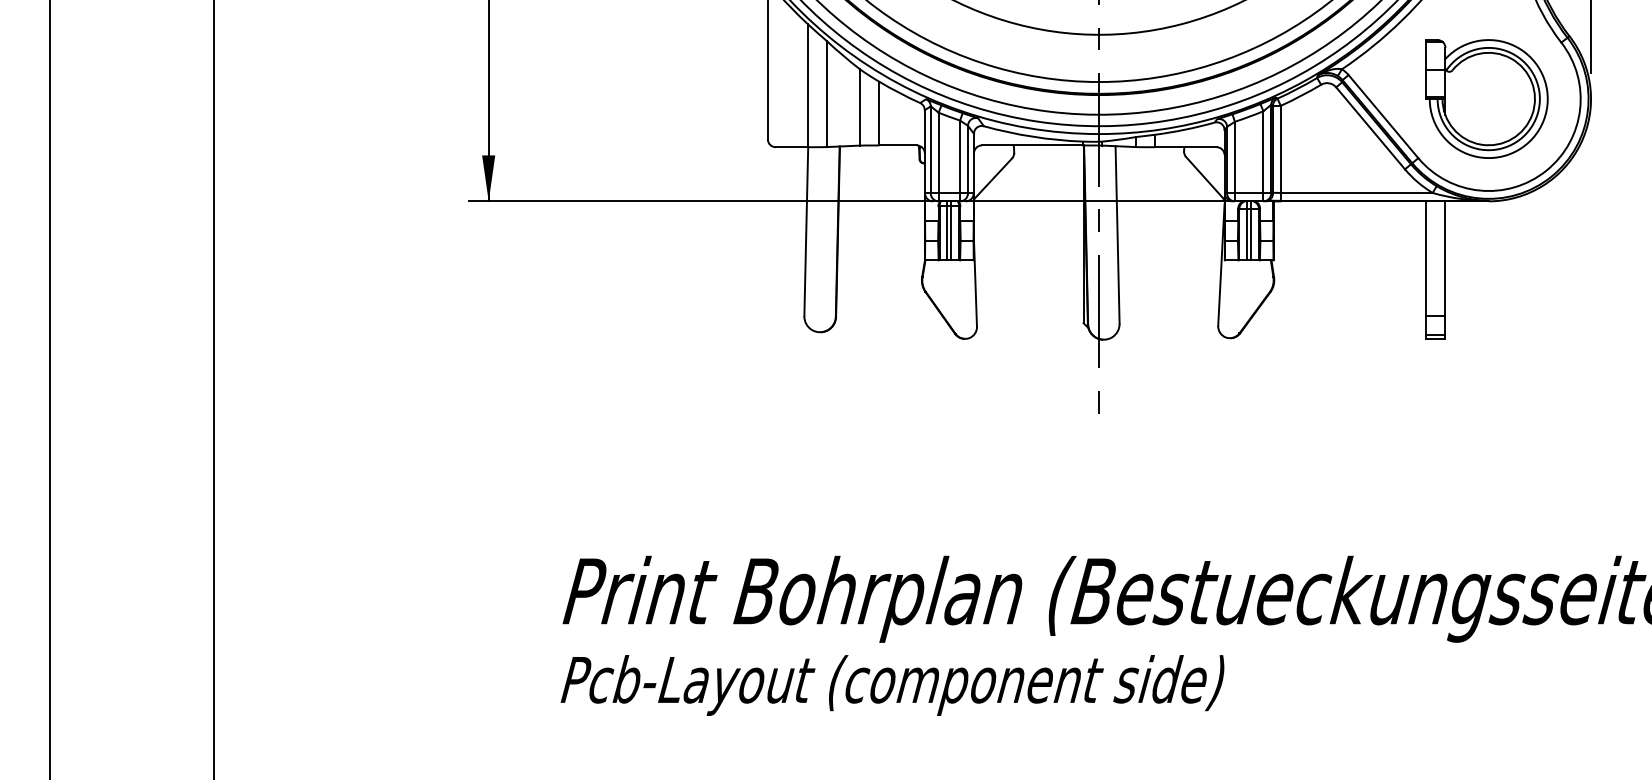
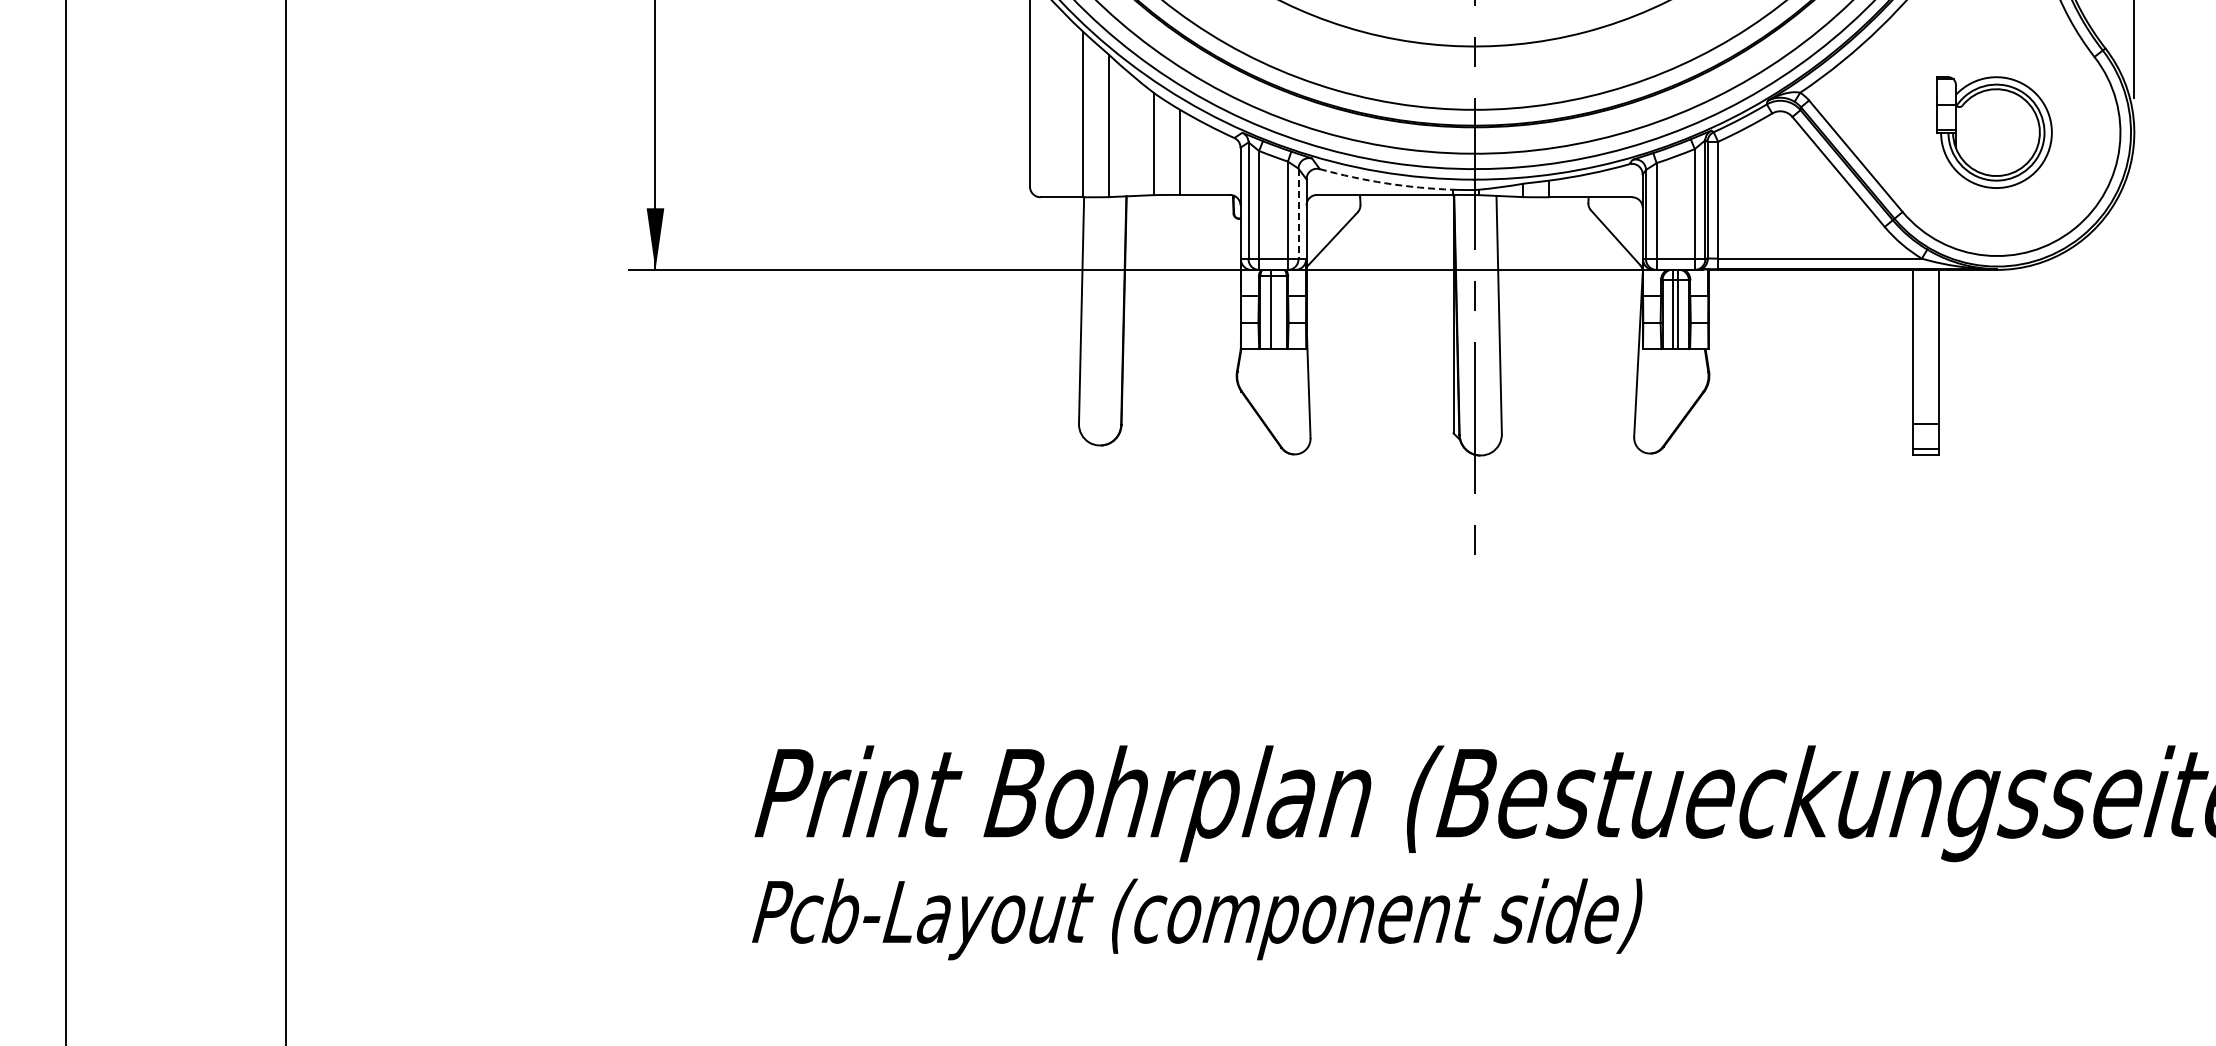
part: (1486, 98) -> (1994, 132), size x0.7
arc: (1032, 136) -> (1385, 183), solid -> dashed
line: (967, 160) -> (1298, 214), solid -> dashed
line: (951, 230) -> (1276, 309), removed

